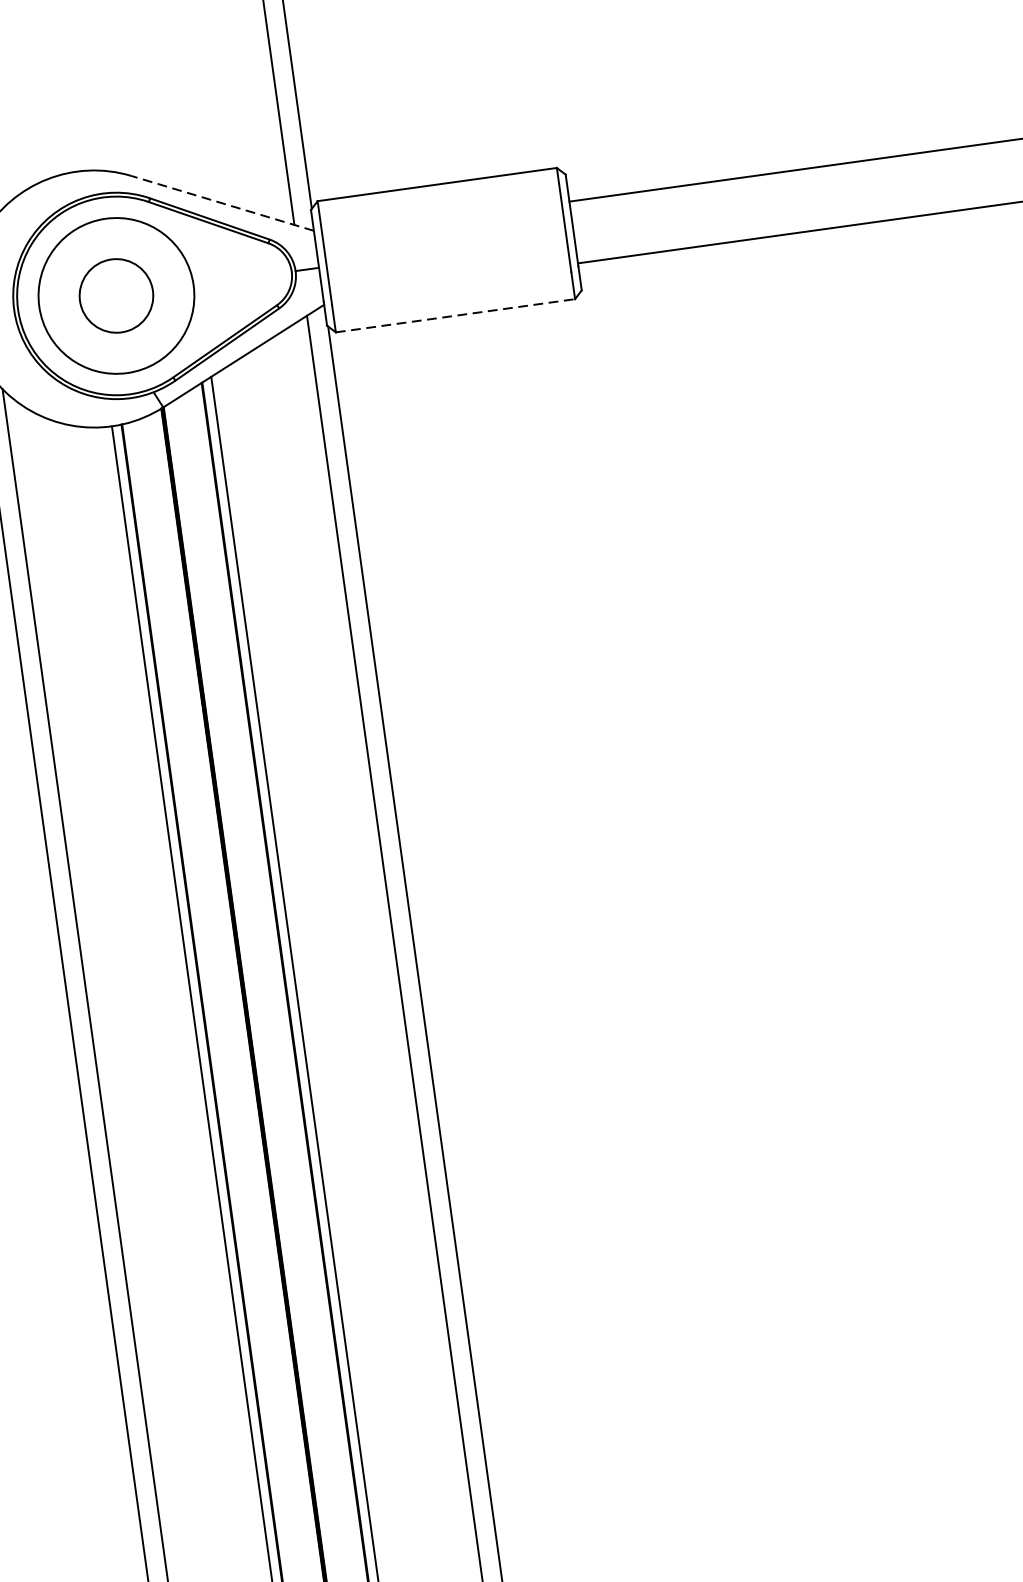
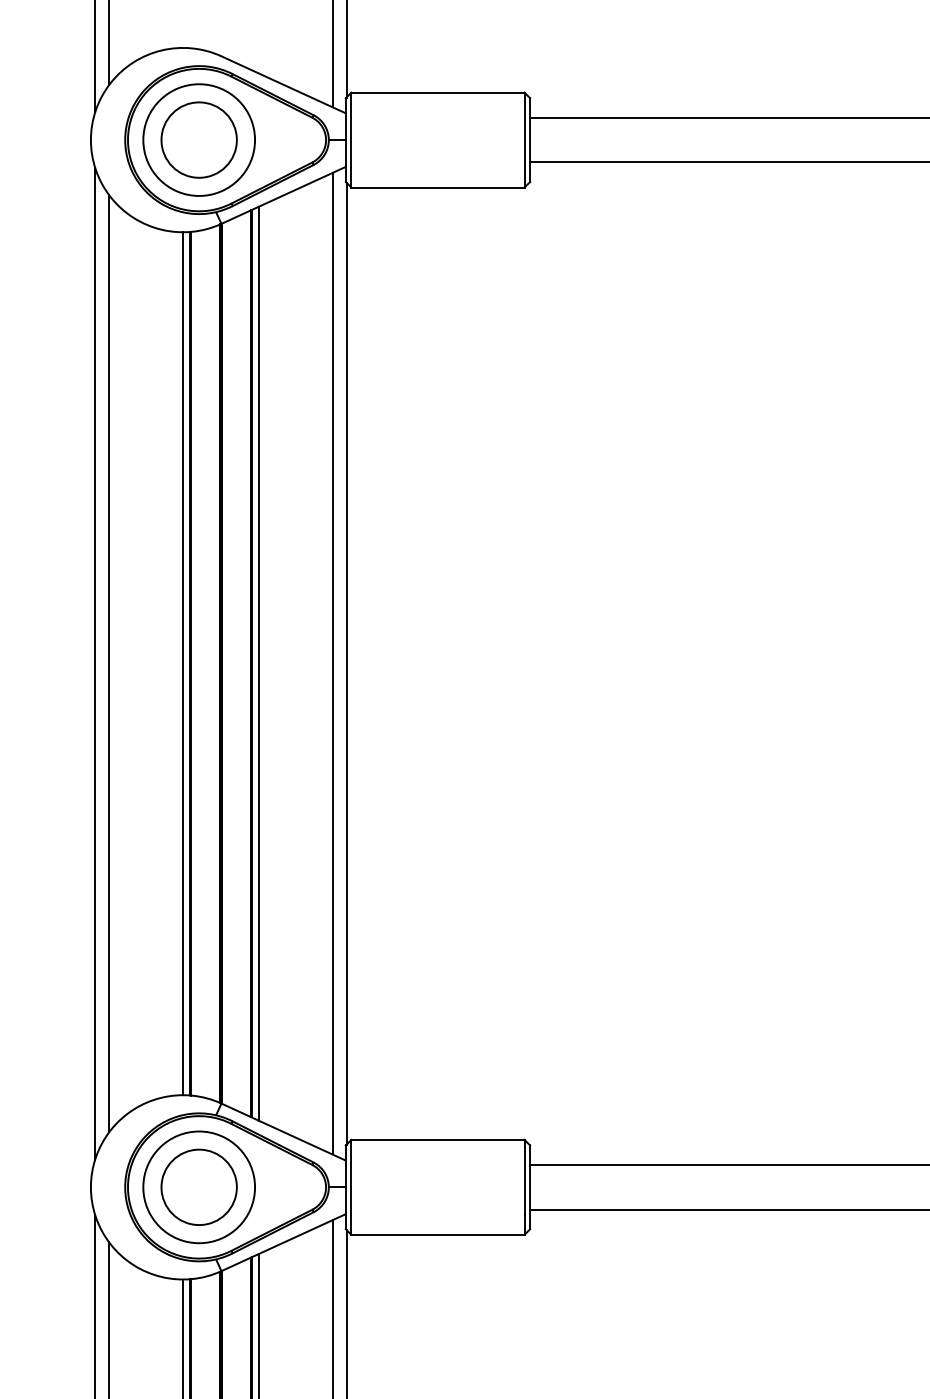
line: (222, 202) -> (283, 84), dashed -> solid
circle: (115, 295) -> (198, 139), size x1.43
line: (454, 315) -> (437, 187), dashed -> solid

